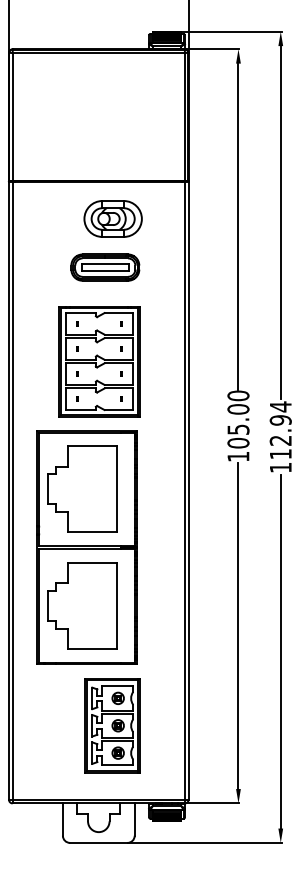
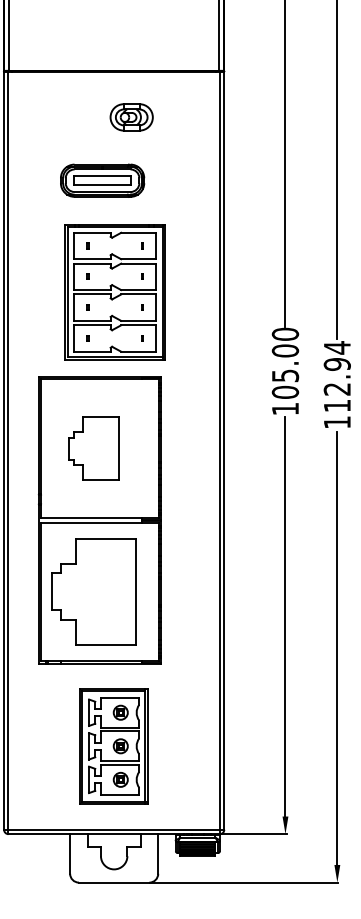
part: (112, 218) -> (130, 116), size x0.6
part: (105, 267) -> (102, 180), moved
part: (82, 488) -> (94, 447), size x0.6
part: (112, 725) -> (113, 745), moved

